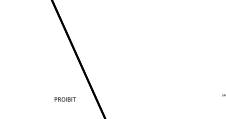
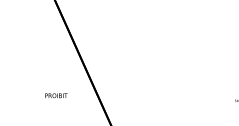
text: (64, 99) -> (55, 95), moved

